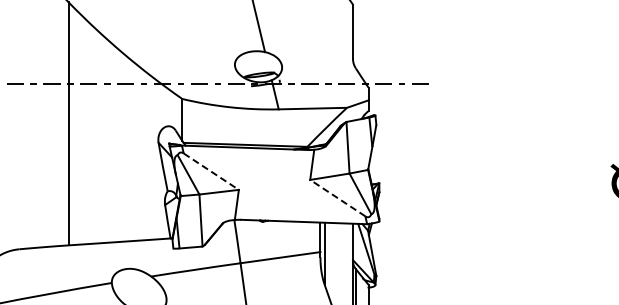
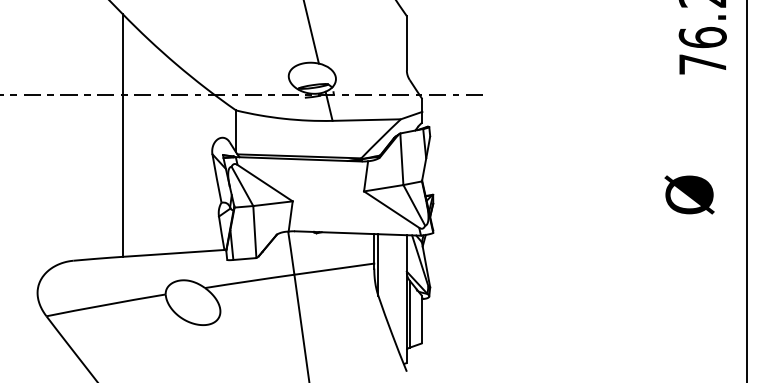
line: (211, 172) -> (265, 183), dashed -> solid
line: (337, 198) -> (391, 209), dashed -> solid

